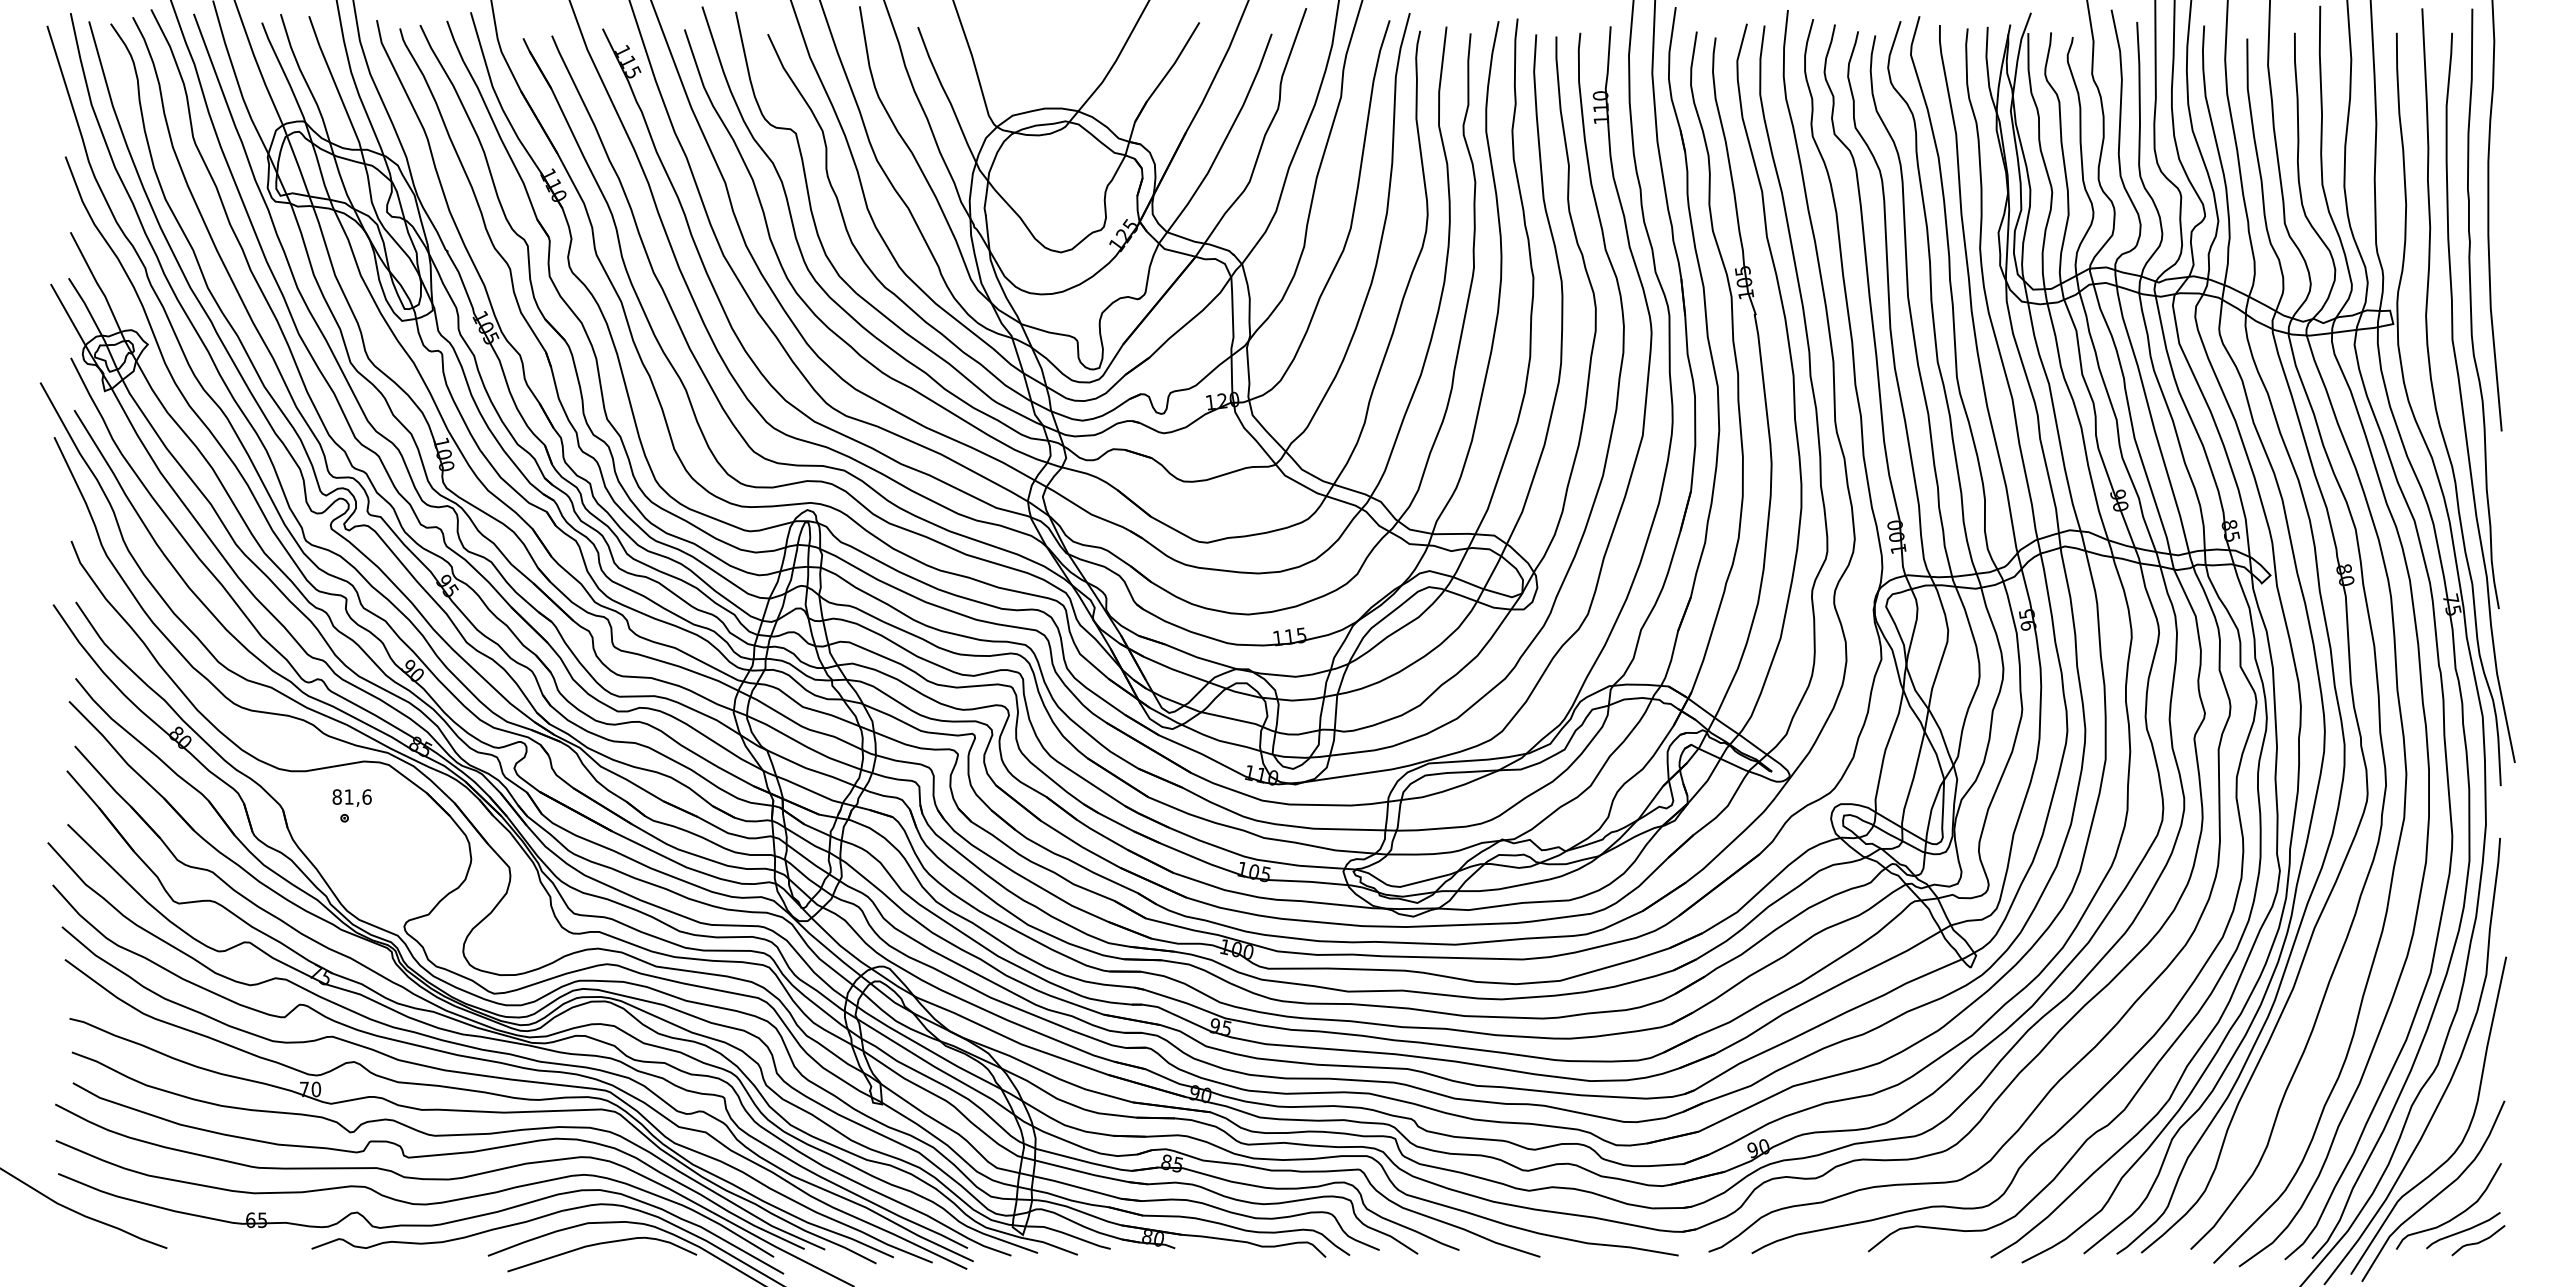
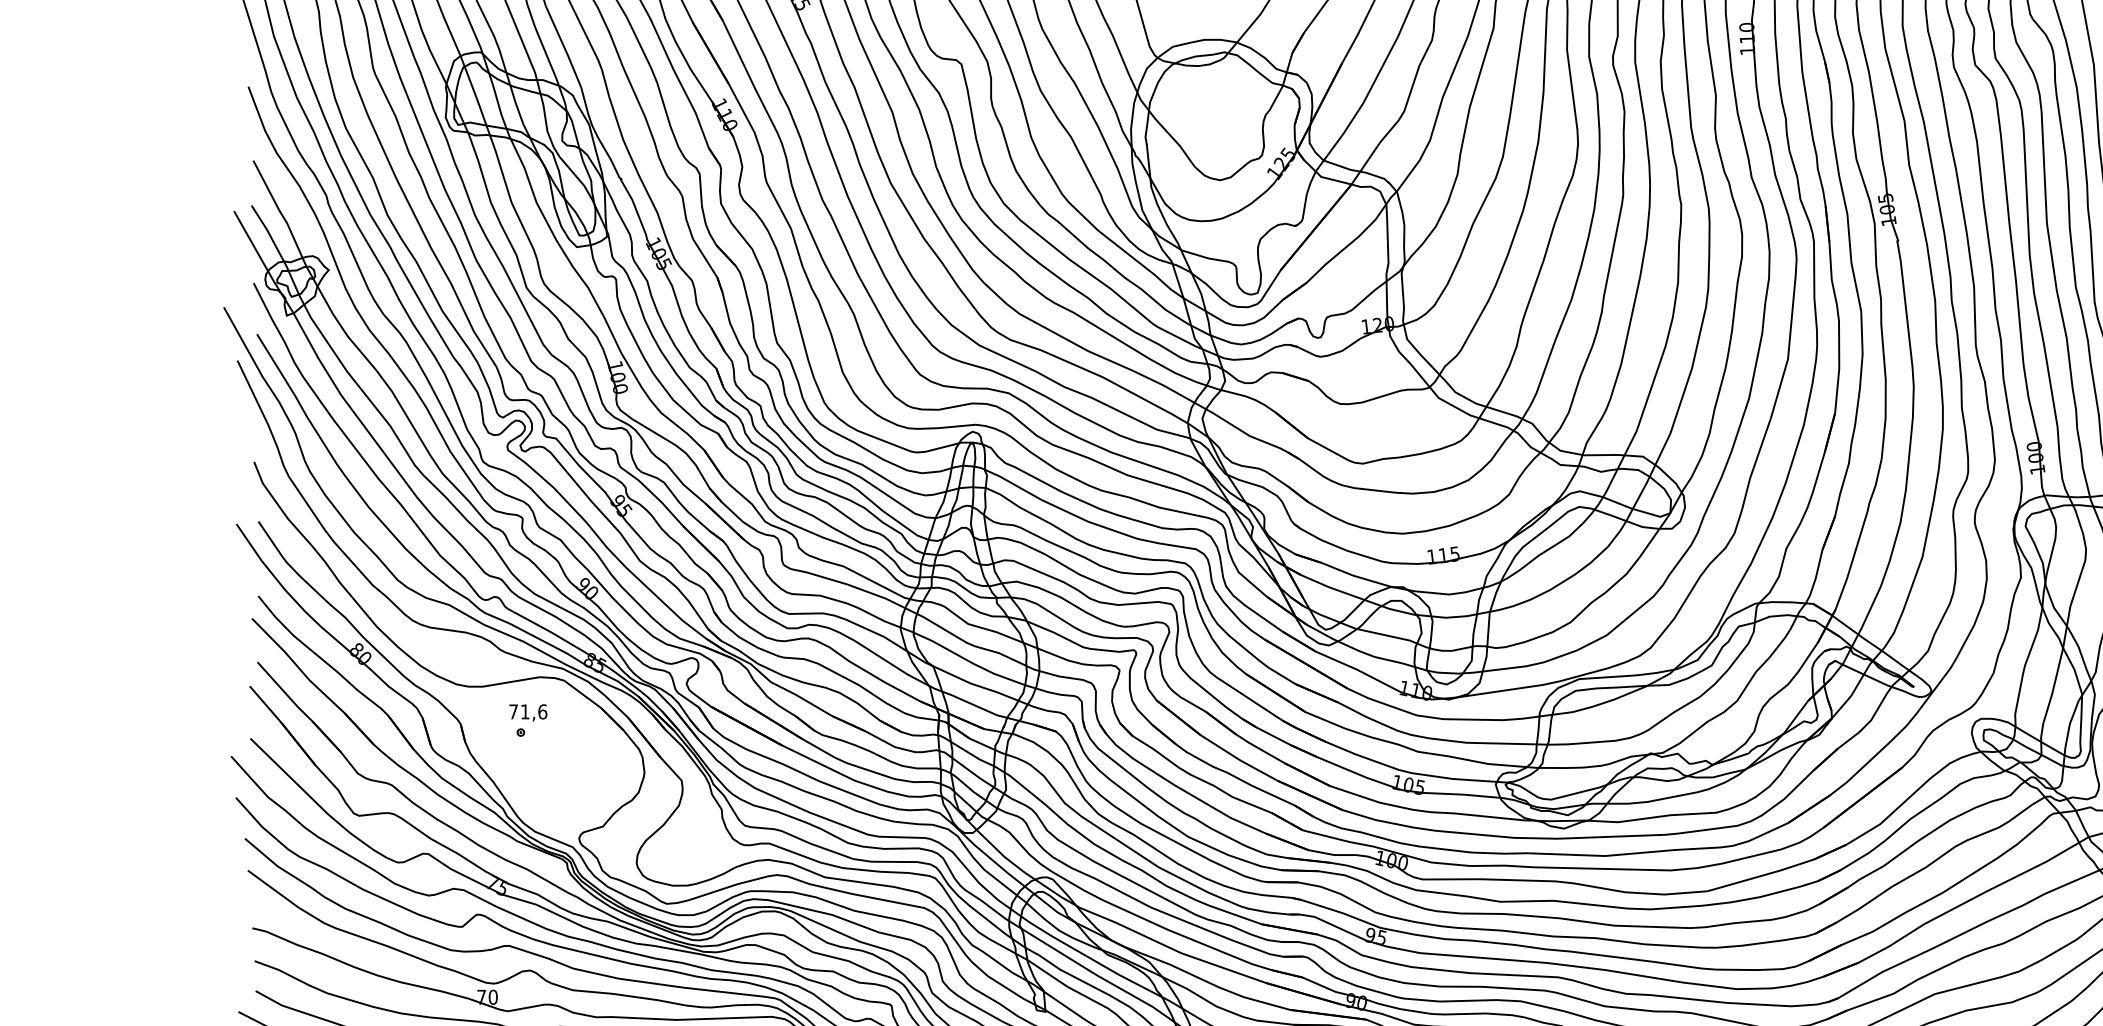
text: (336, 796) -> (512, 711), 81,6 -> 71,6

